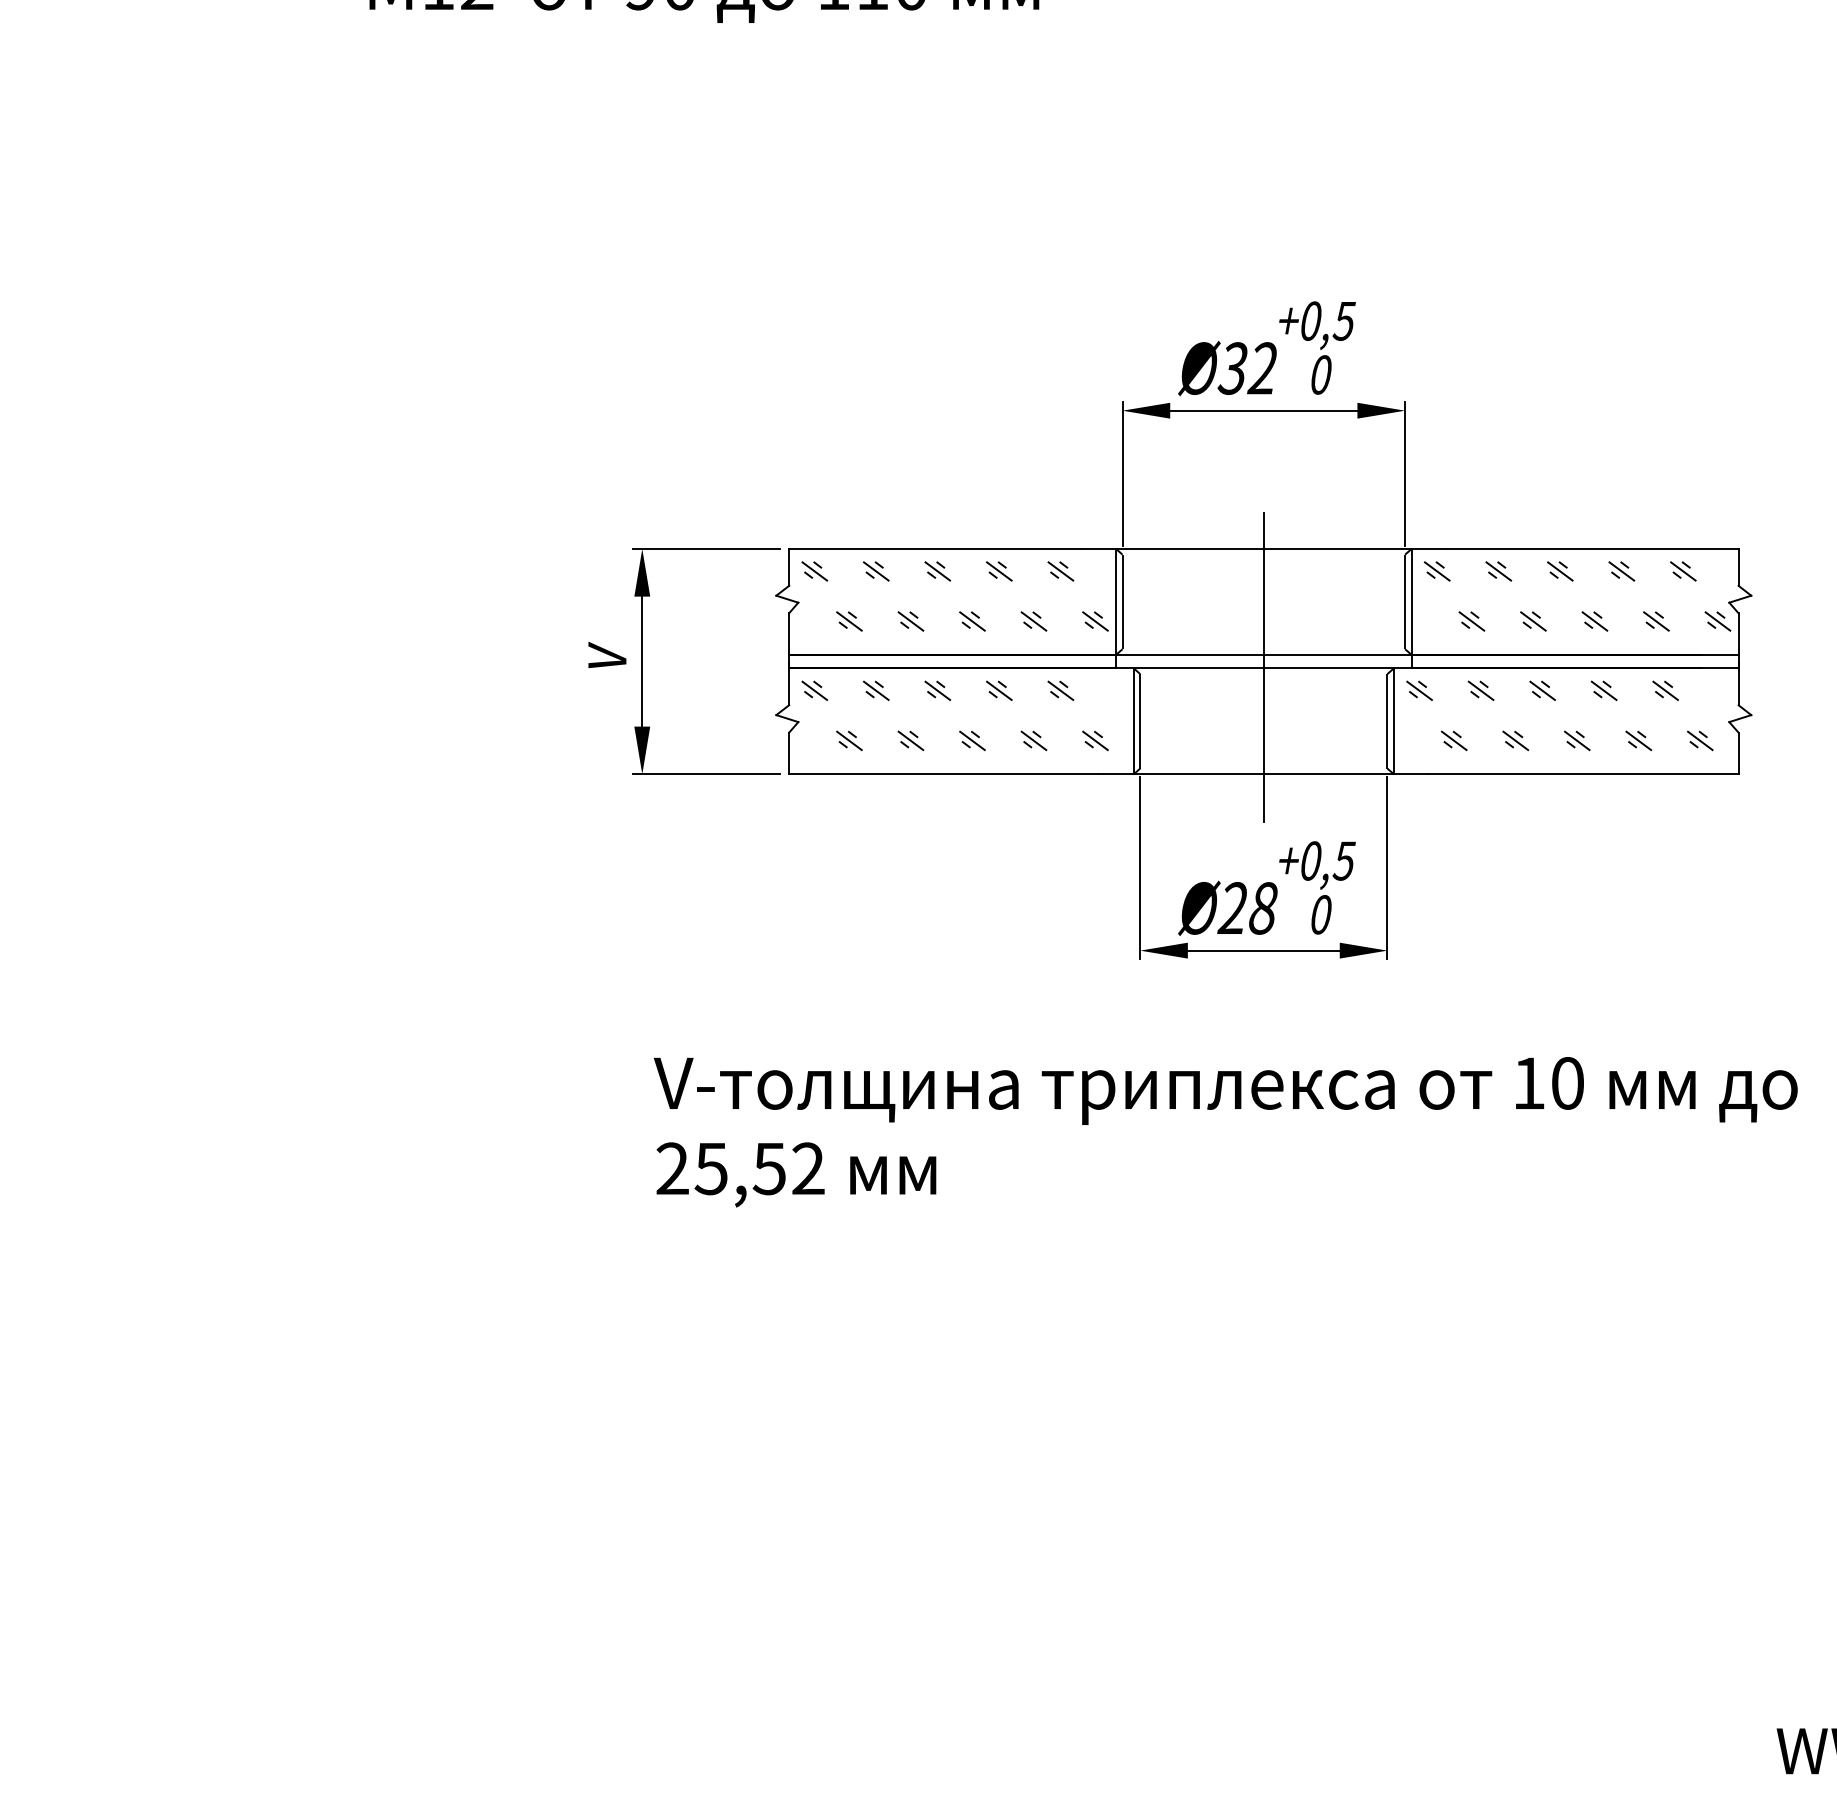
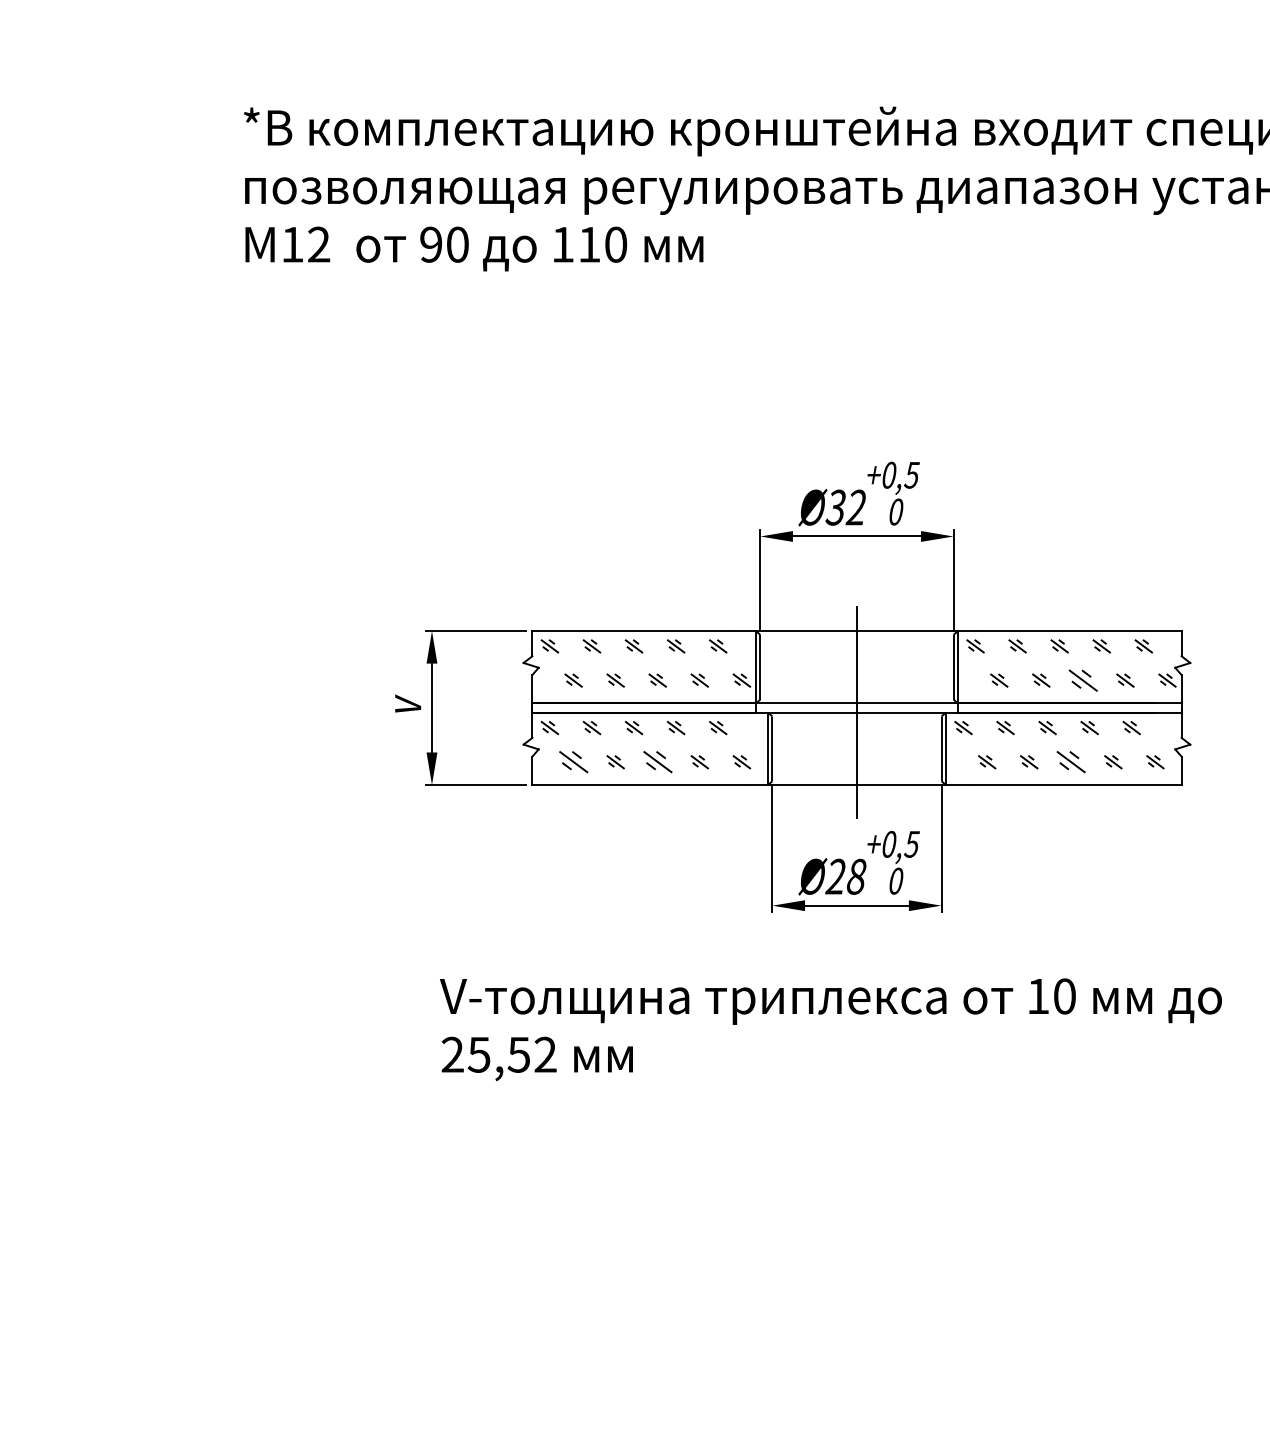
part: (1595, 621) -> (1083, 680), size x1.6
part: (849, 741) -> (573, 762), size x1.6
part: (972, 741) -> (657, 762), size x1.6
part: (1577, 741) -> (1071, 762), size x1.6

